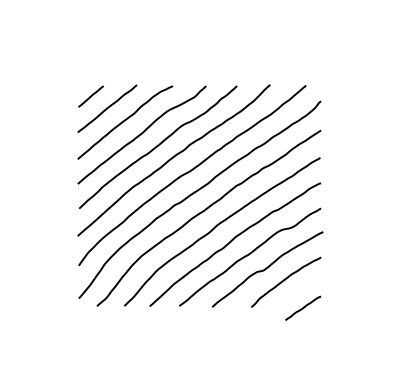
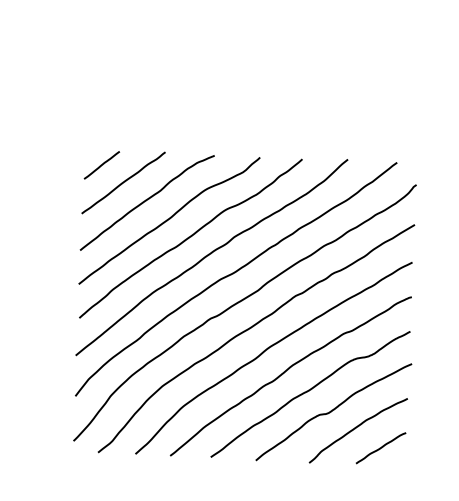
line: (303, 307) -> (381, 447), moved

